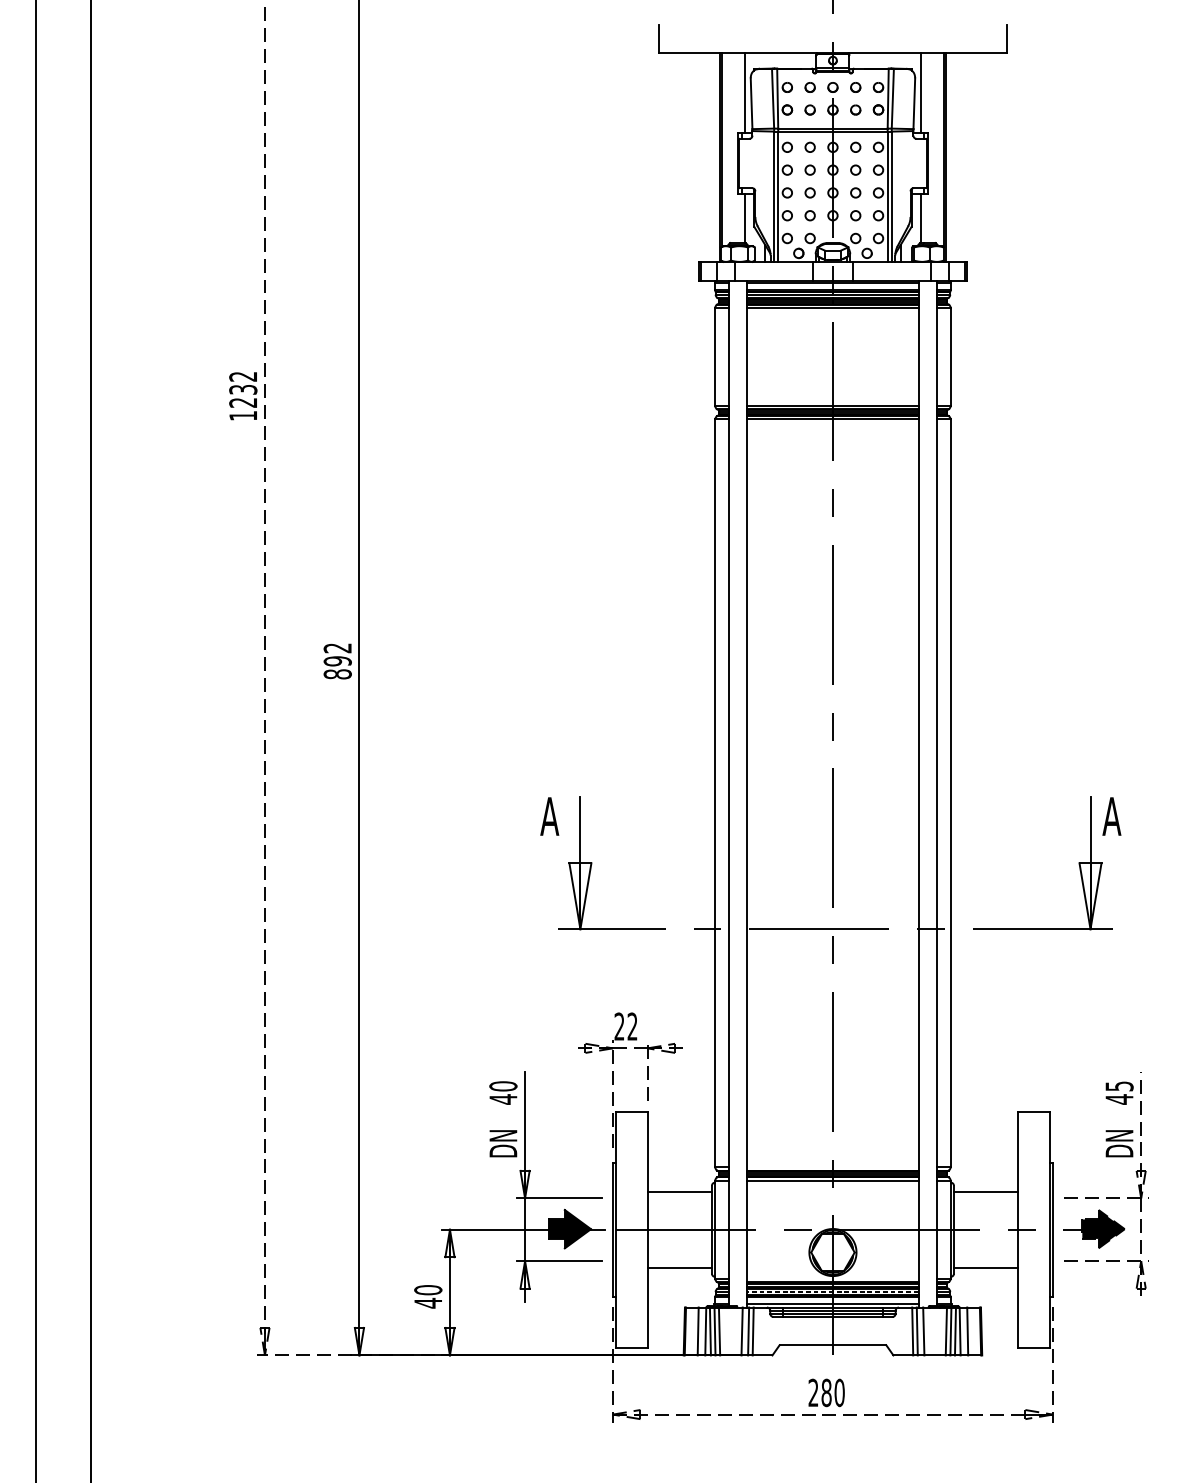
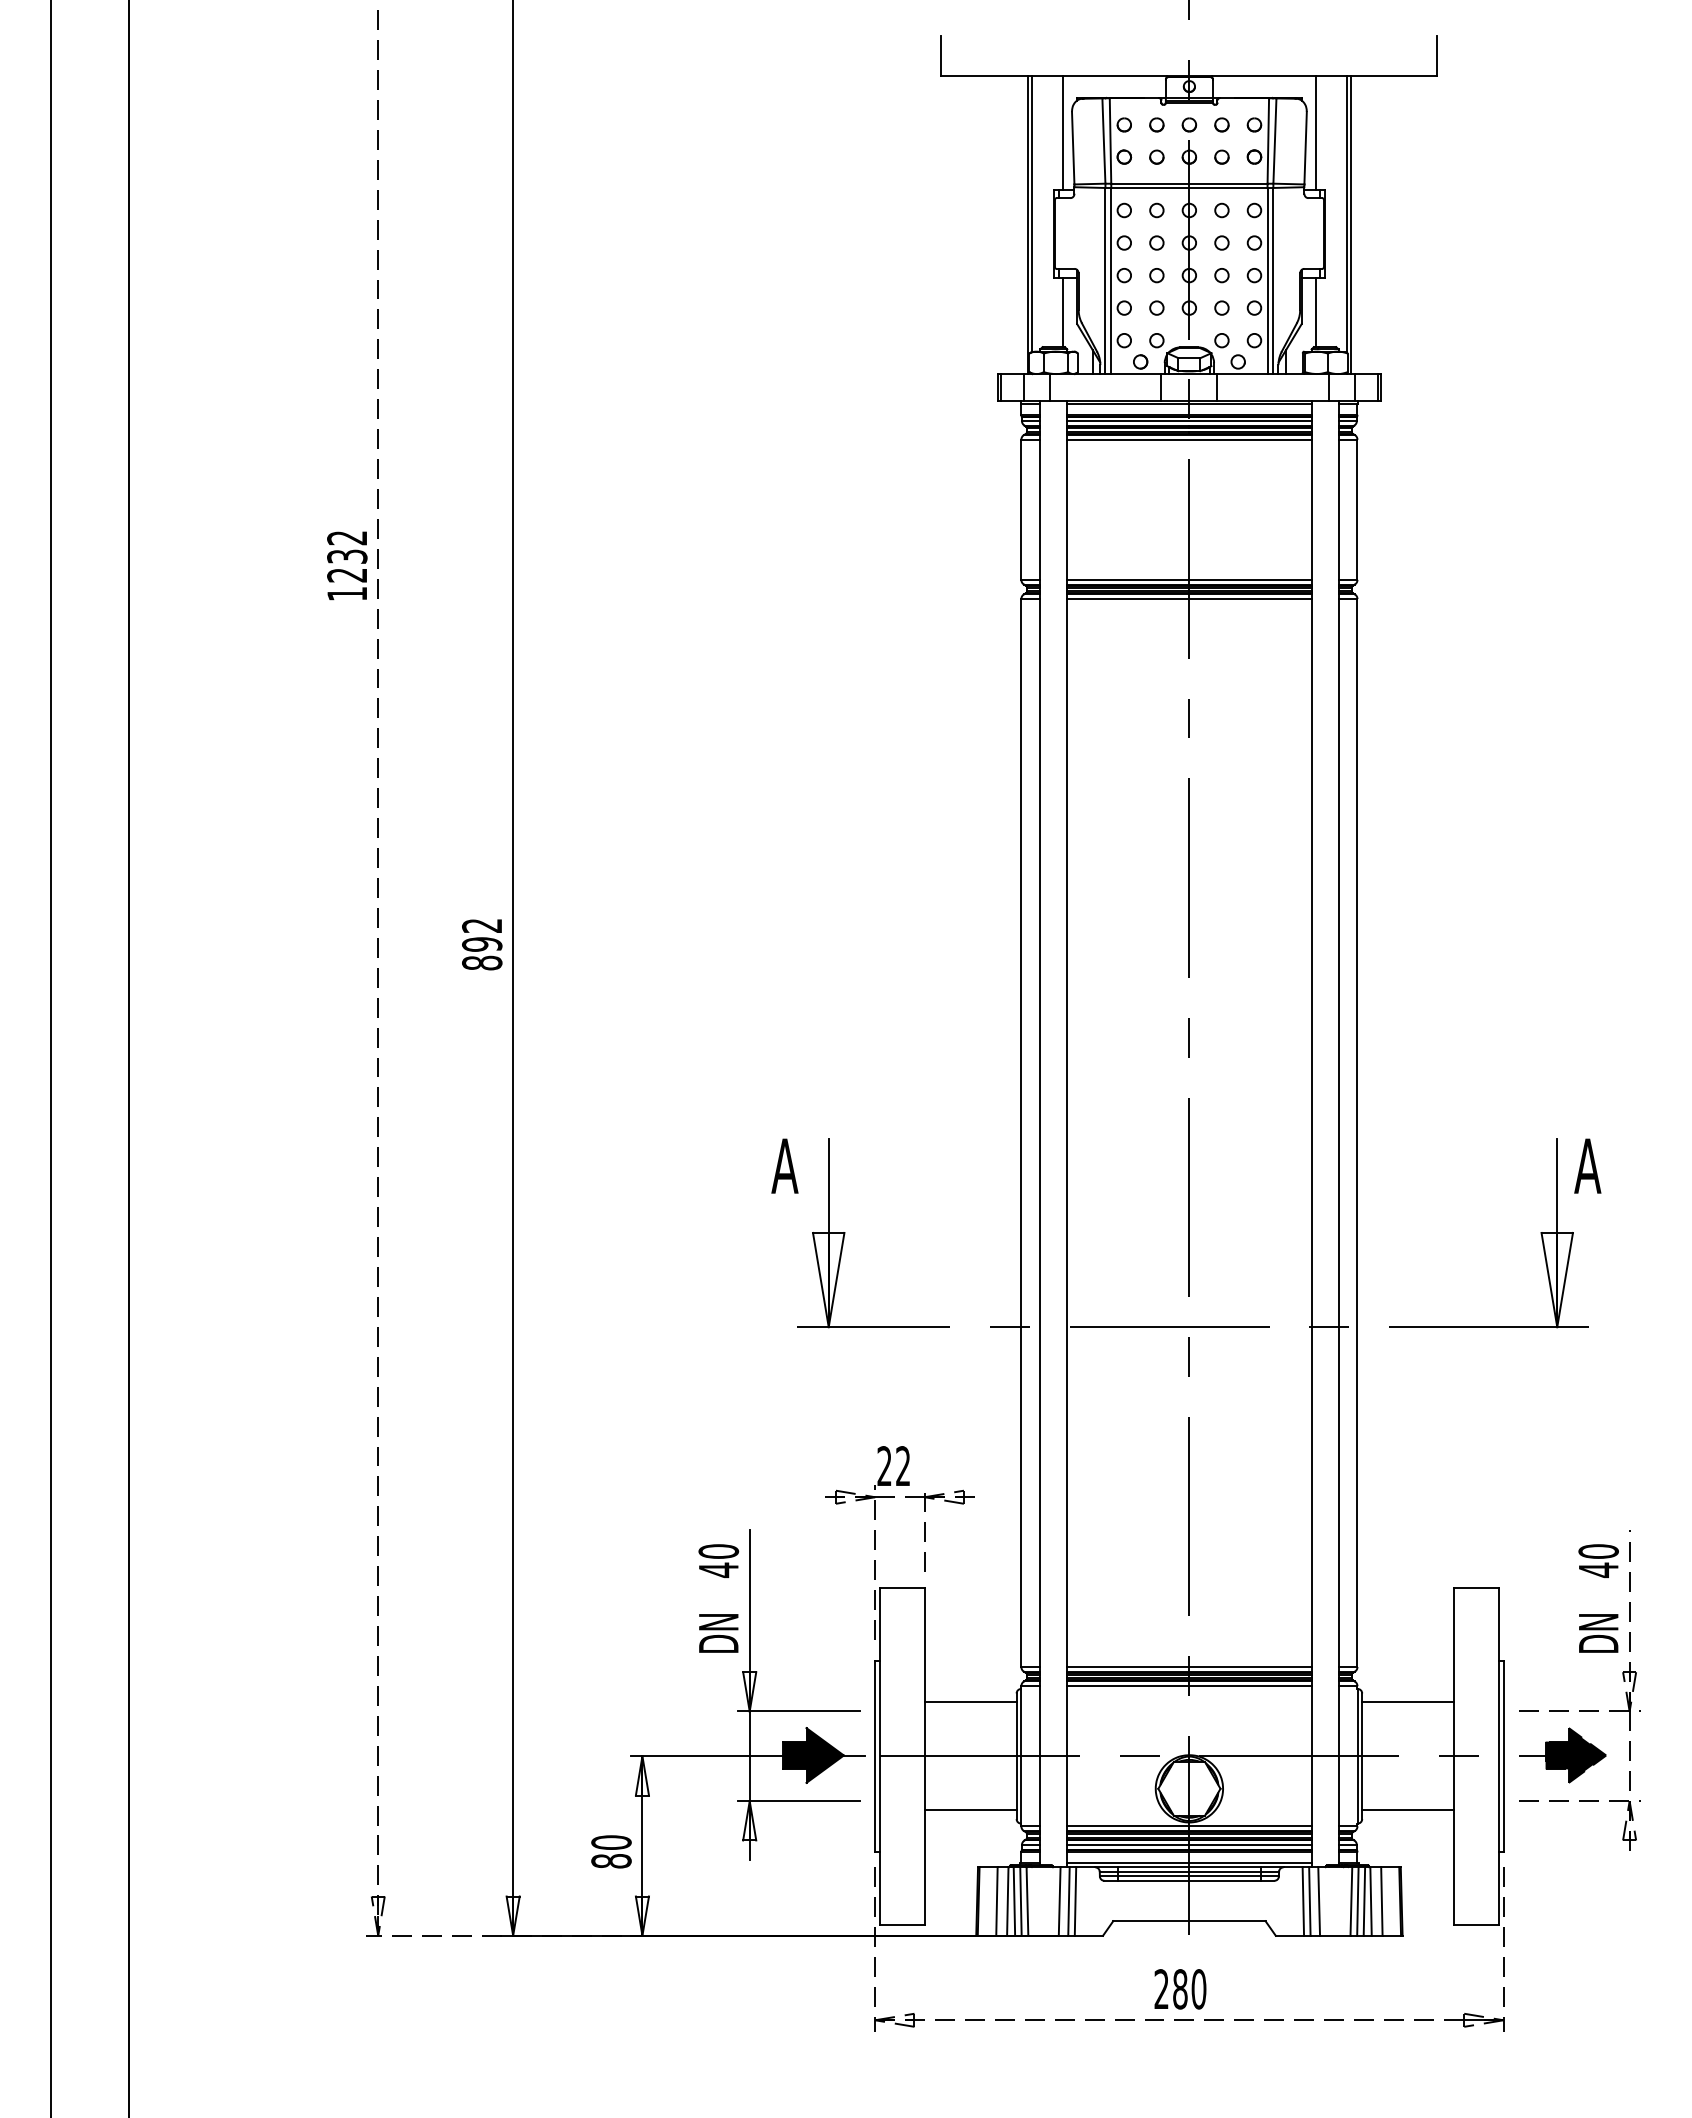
text: (1119, 1086) -> (1598, 1551), 45 -> 40
line: (833, 1167) -> (1189, 1667), added
line: (833, 1278) -> (1189, 1826), added
line: (832, 1292) -> (1188, 1845), dashed -> solid
text: (428, 1303) -> (611, 1861), 40 -> 80

